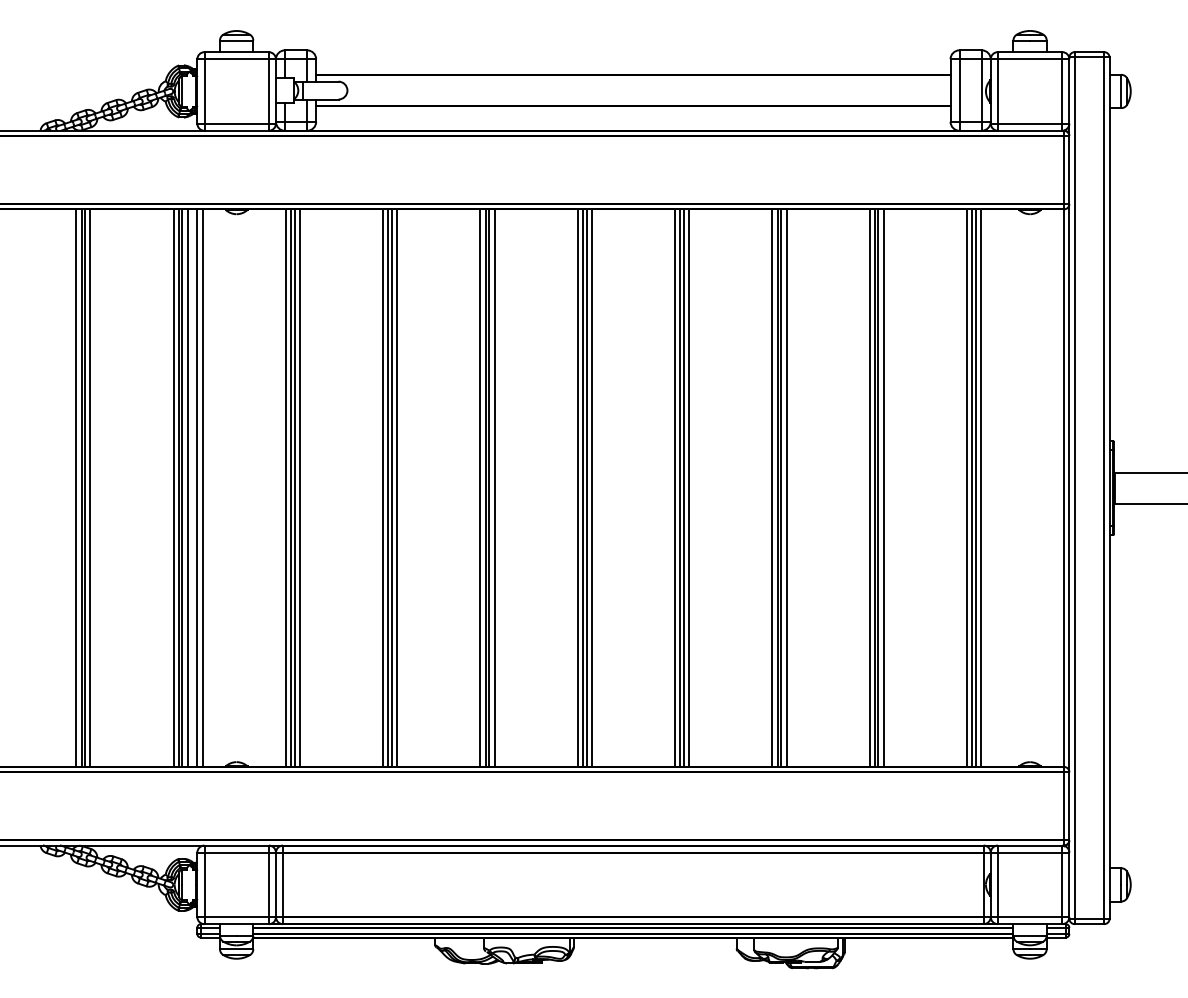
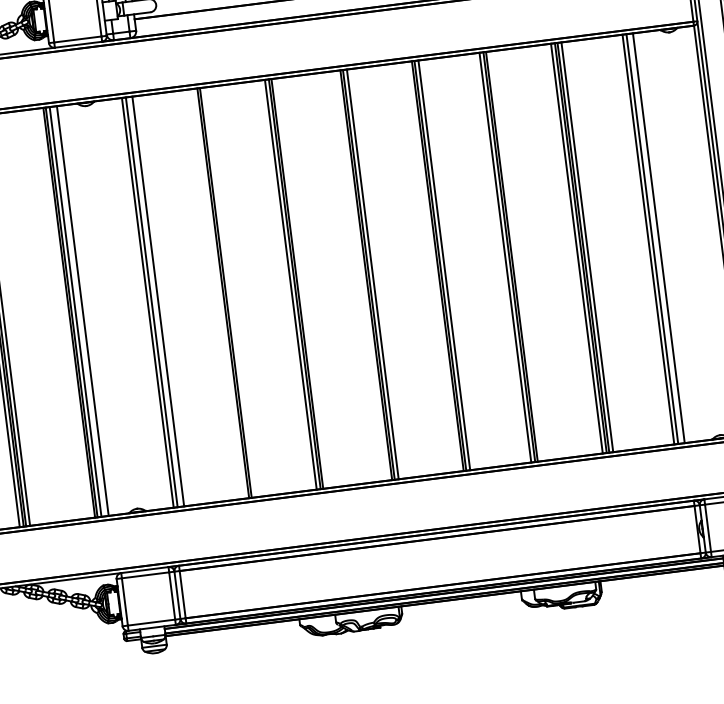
line: (173, 487) -> (65, 312), removed
line: (202, 487) -> (86, 310), removed
line: (294, 487) -> (154, 301), removed
line: (383, 487) -> (219, 293), removed
line: (397, 487) -> (229, 291), removed
line: (494, 487) -> (301, 282), removed
line: (577, 487) -> (362, 275), removed
line: (675, 487) -> (434, 266), removed
line: (786, 487) -> (515, 255), removed
line: (975, 487) -> (654, 238), removed

